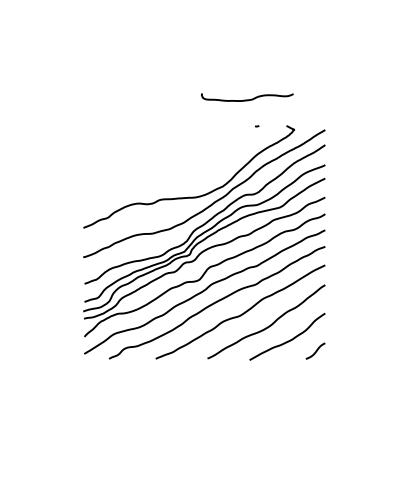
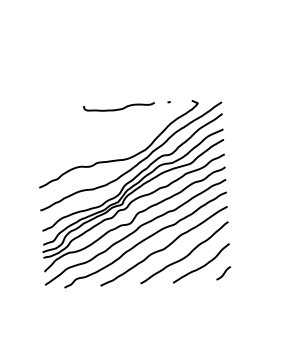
curve: (247, 99) -> (119, 108), moved

